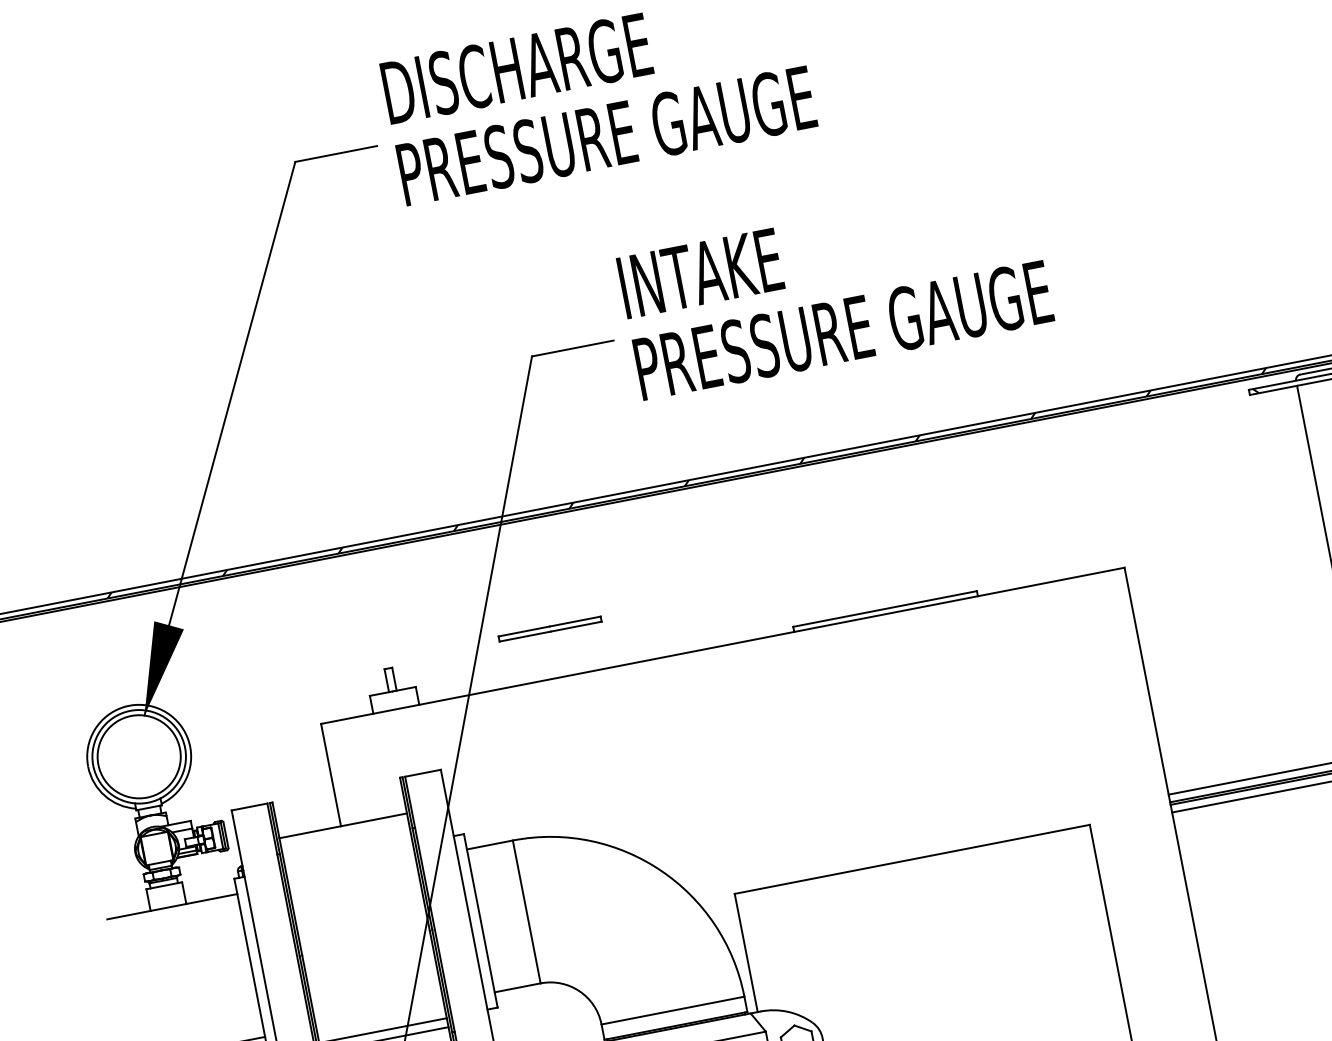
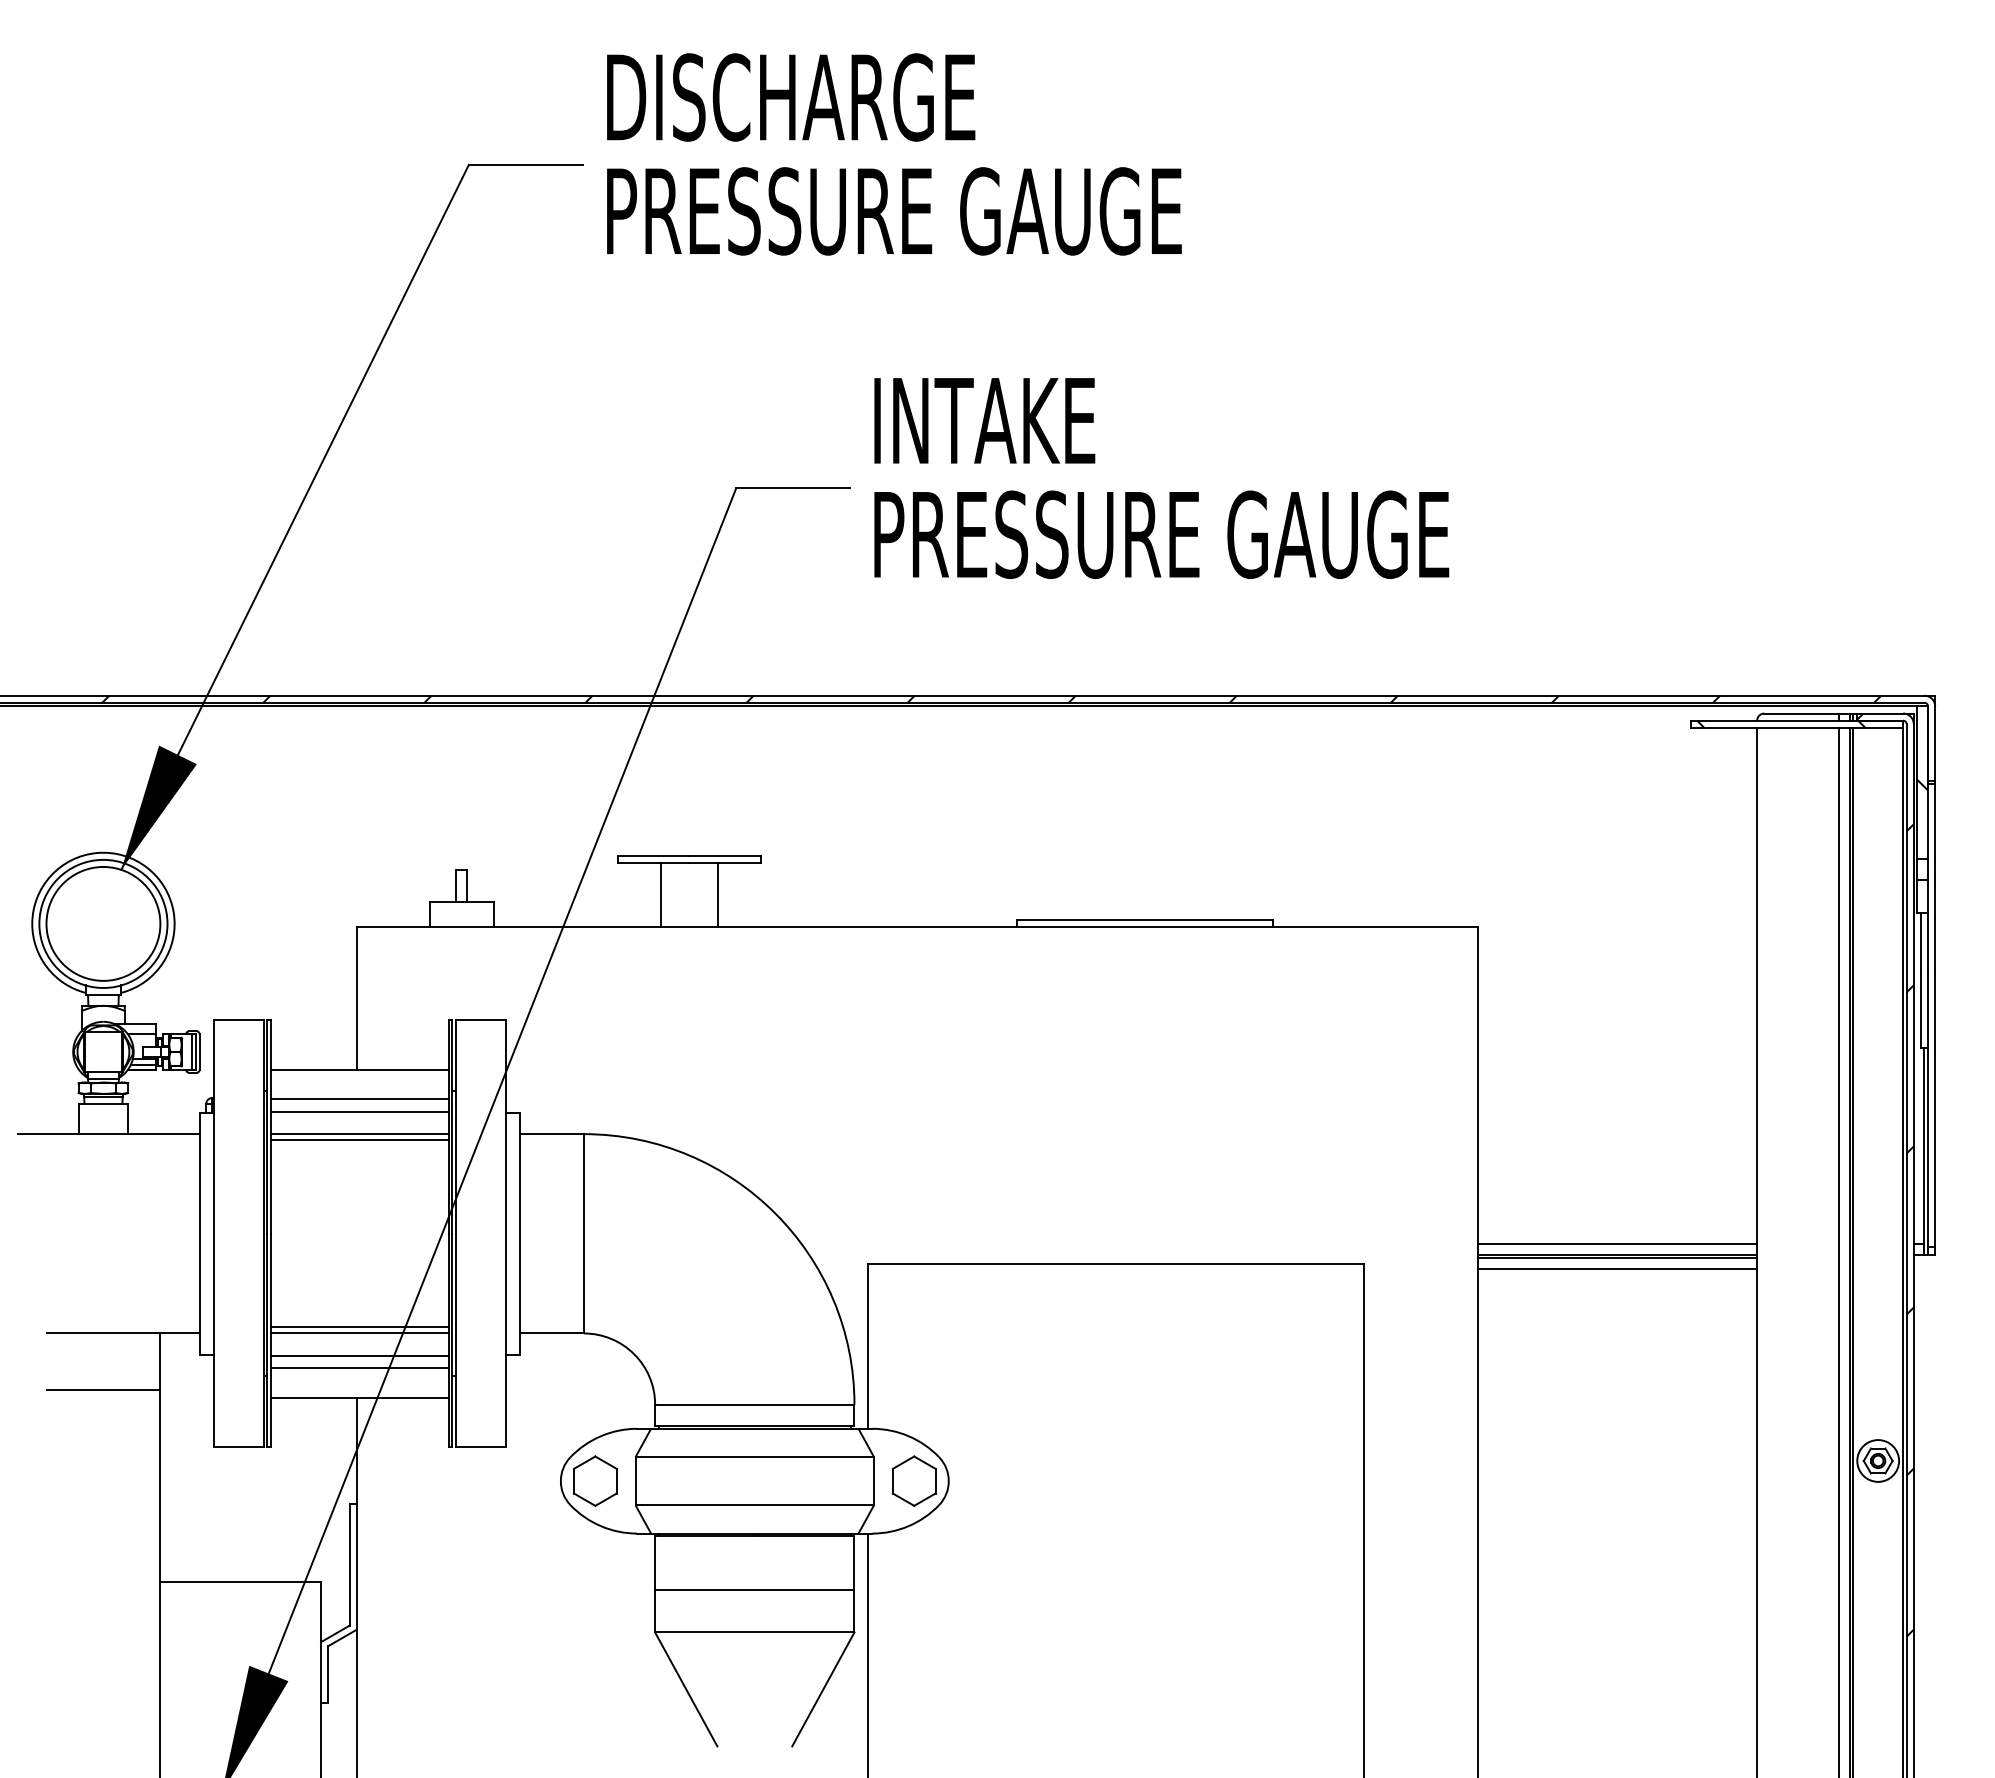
line: (575, 650) -> (717, 895), added
line: (534, 658) -> (660, 895), added
line: (347, 846) -> (359, 1099), added
line: (348, 855) -> (359, 1111), added
line: (352, 872) -> (359, 1134), added
line: (352, 876) -> (359, 1140), added
line: (378, 1010) -> (359, 1327), added
line: (379, 1014) -> (359, 1333), added

